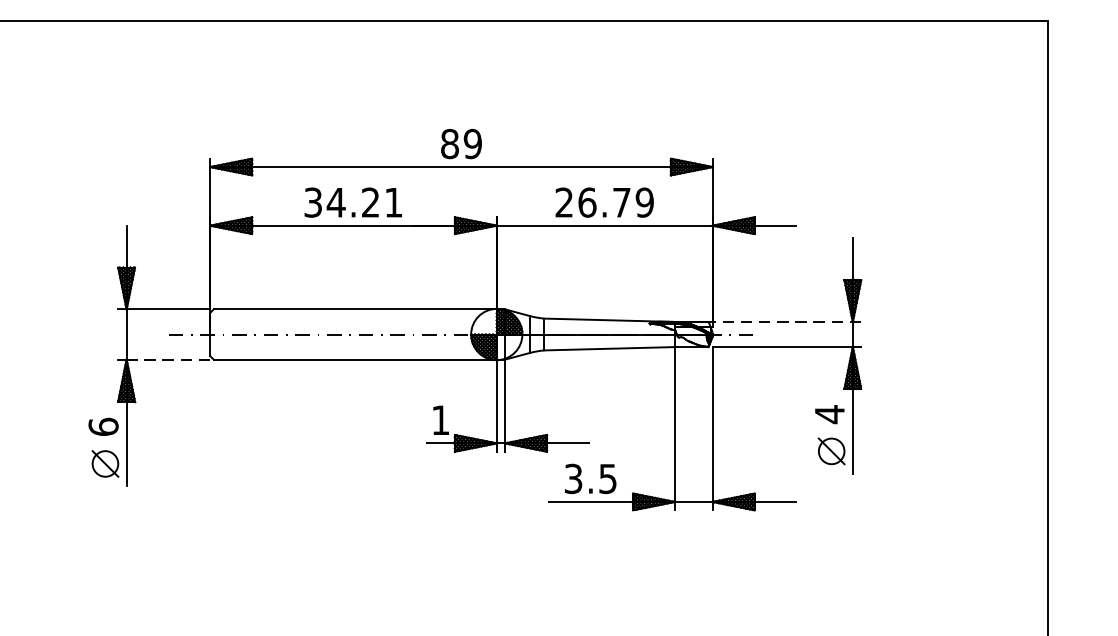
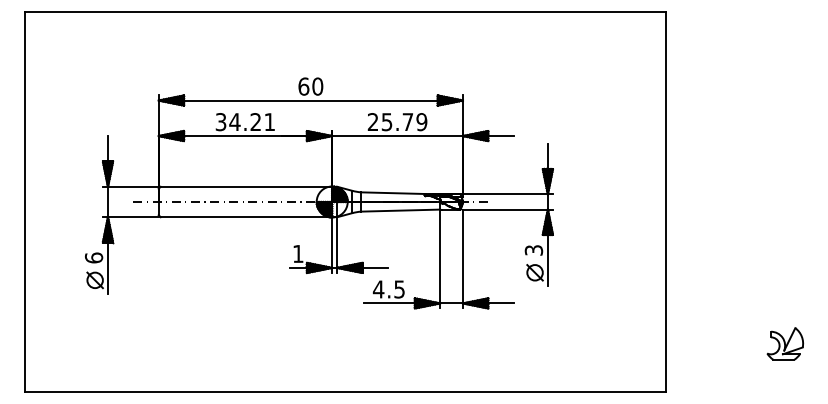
text: (460, 143) -> (310, 86), 89 -> 60
text: (586, 203) -> (386, 122), 26.79 -> 25.79
line: (786, 322) -> (507, 194), dashed -> solid
line: (167, 360) -> (132, 217), dashed -> solid
text: (829, 414) -> (533, 250), 4 -> 3
text: (573, 478) -> (378, 289), 3.5 -> 4.5

